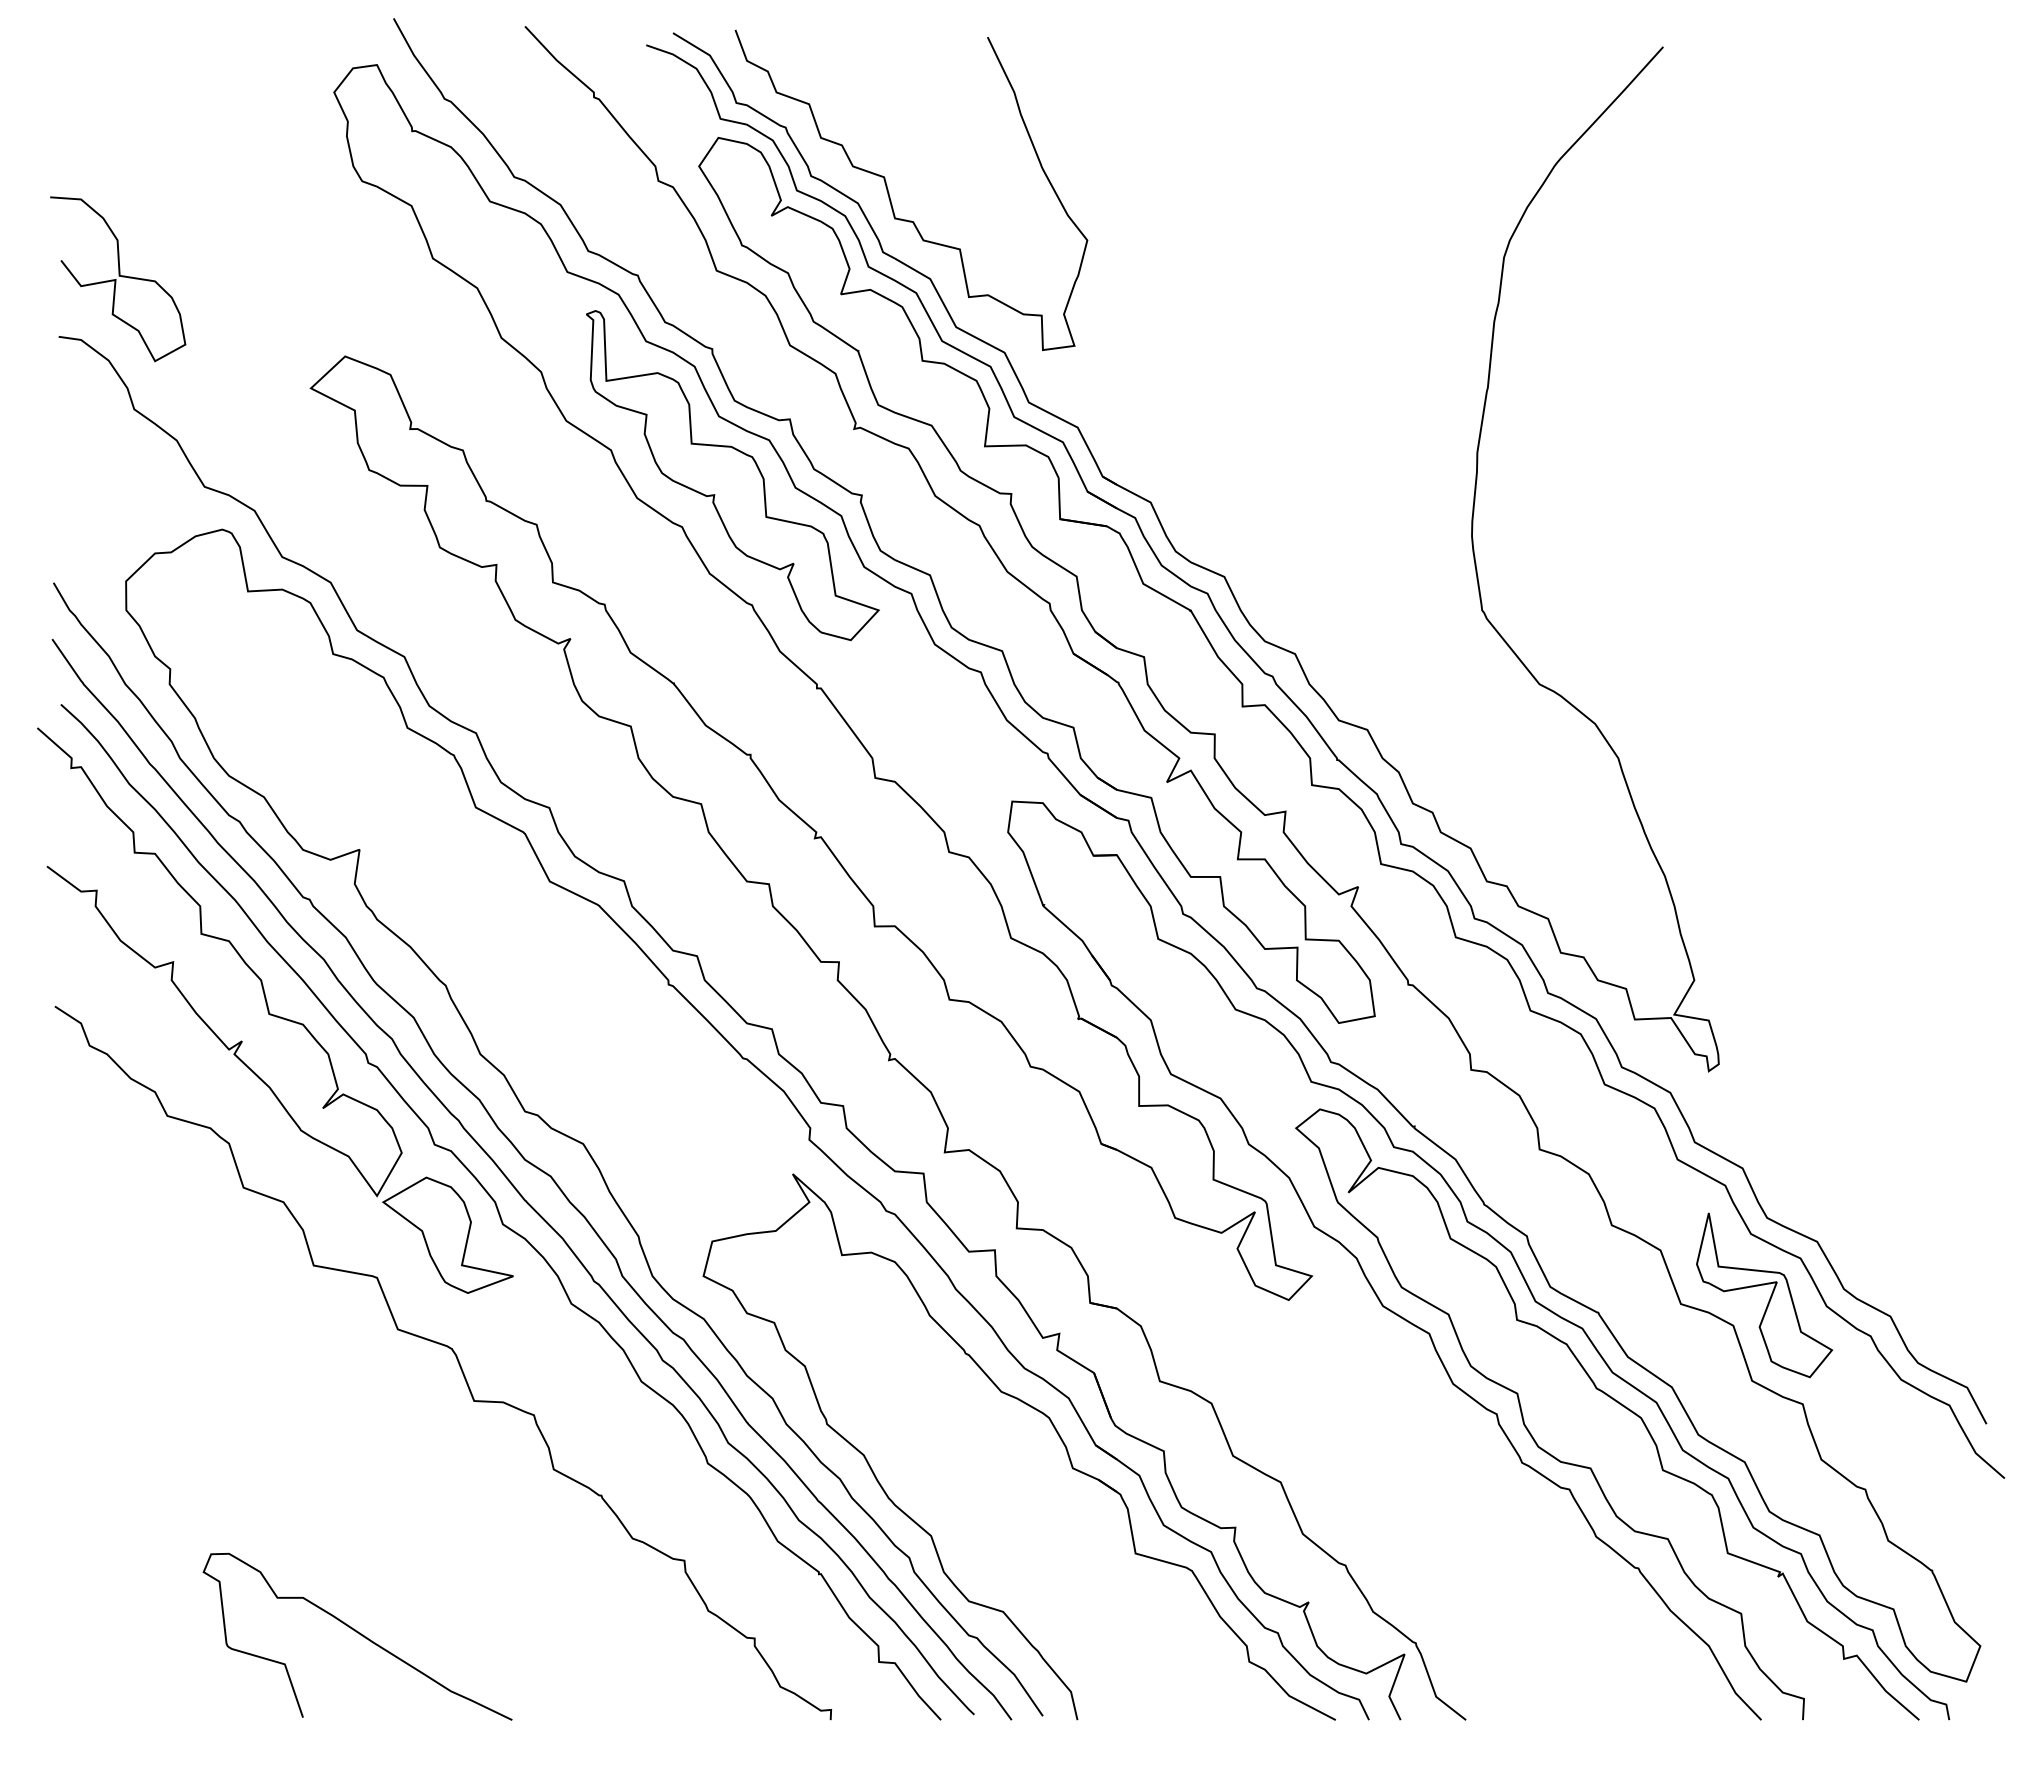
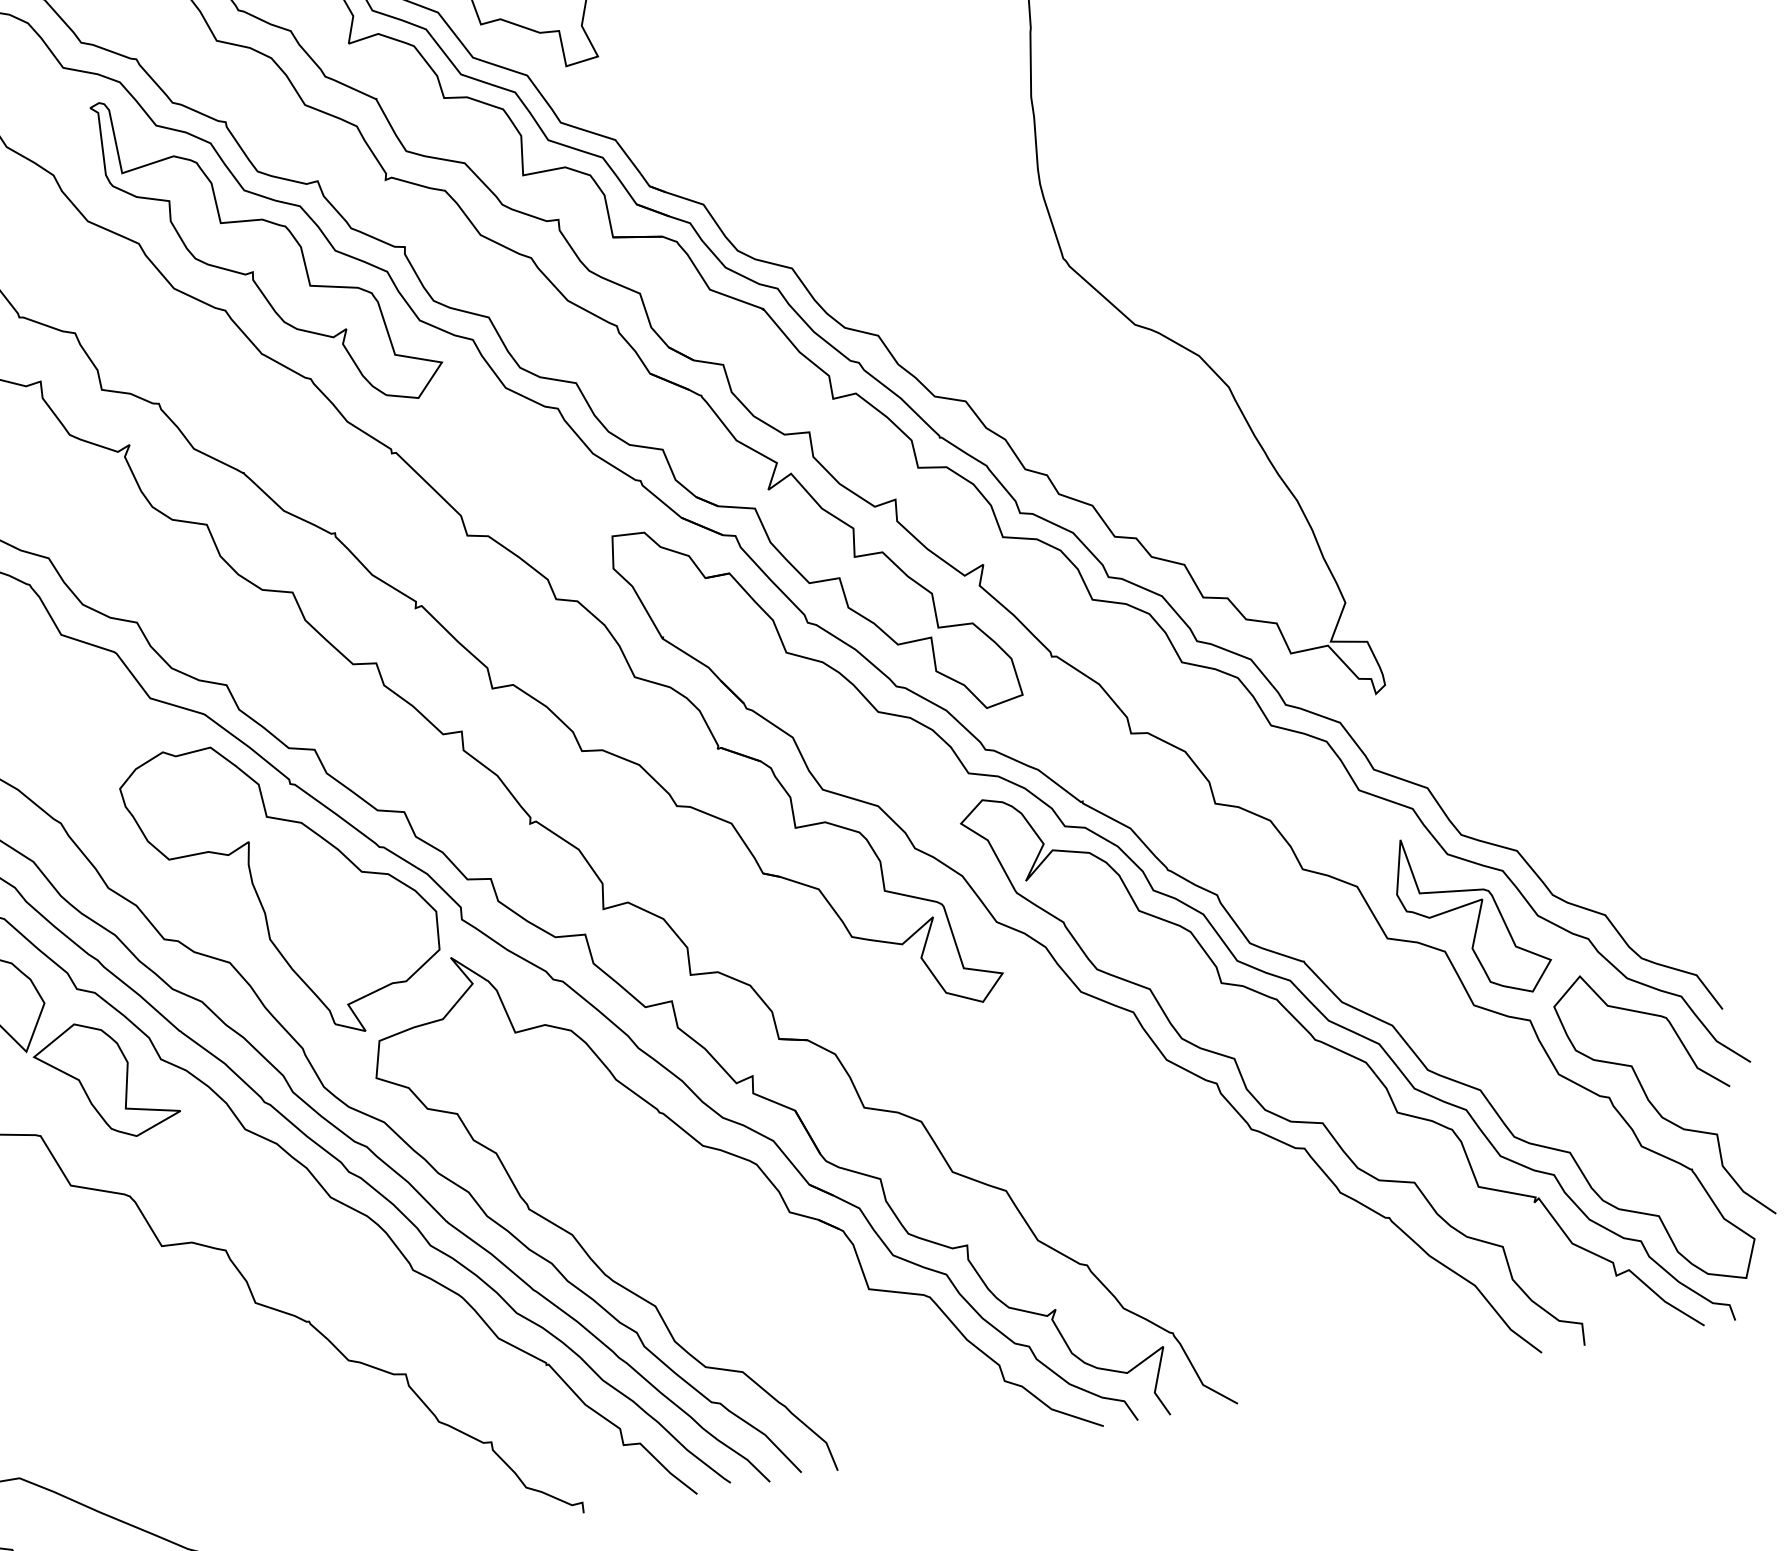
part: (646, 1081) -> (284, 887), added
curve: (1905, 1502) -> (1652, 1104), added

